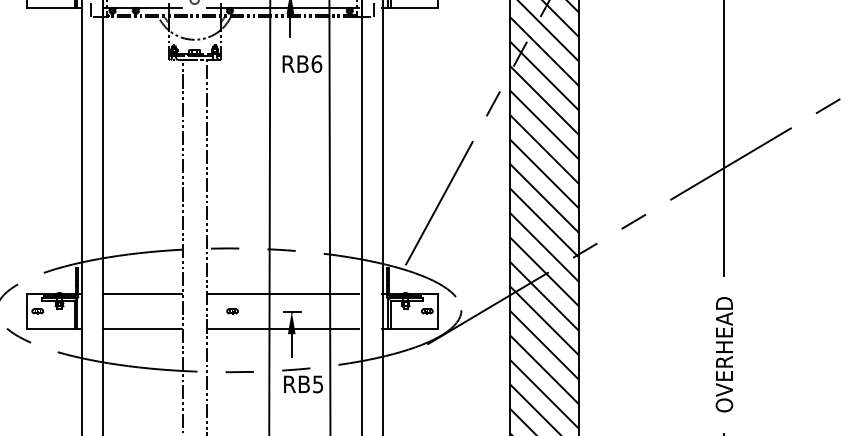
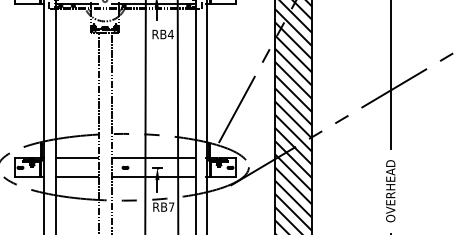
text: (316, 64) -> (170, 34), RB6 -> RB4
text: (317, 383) -> (171, 206), RB5 -> RB7

